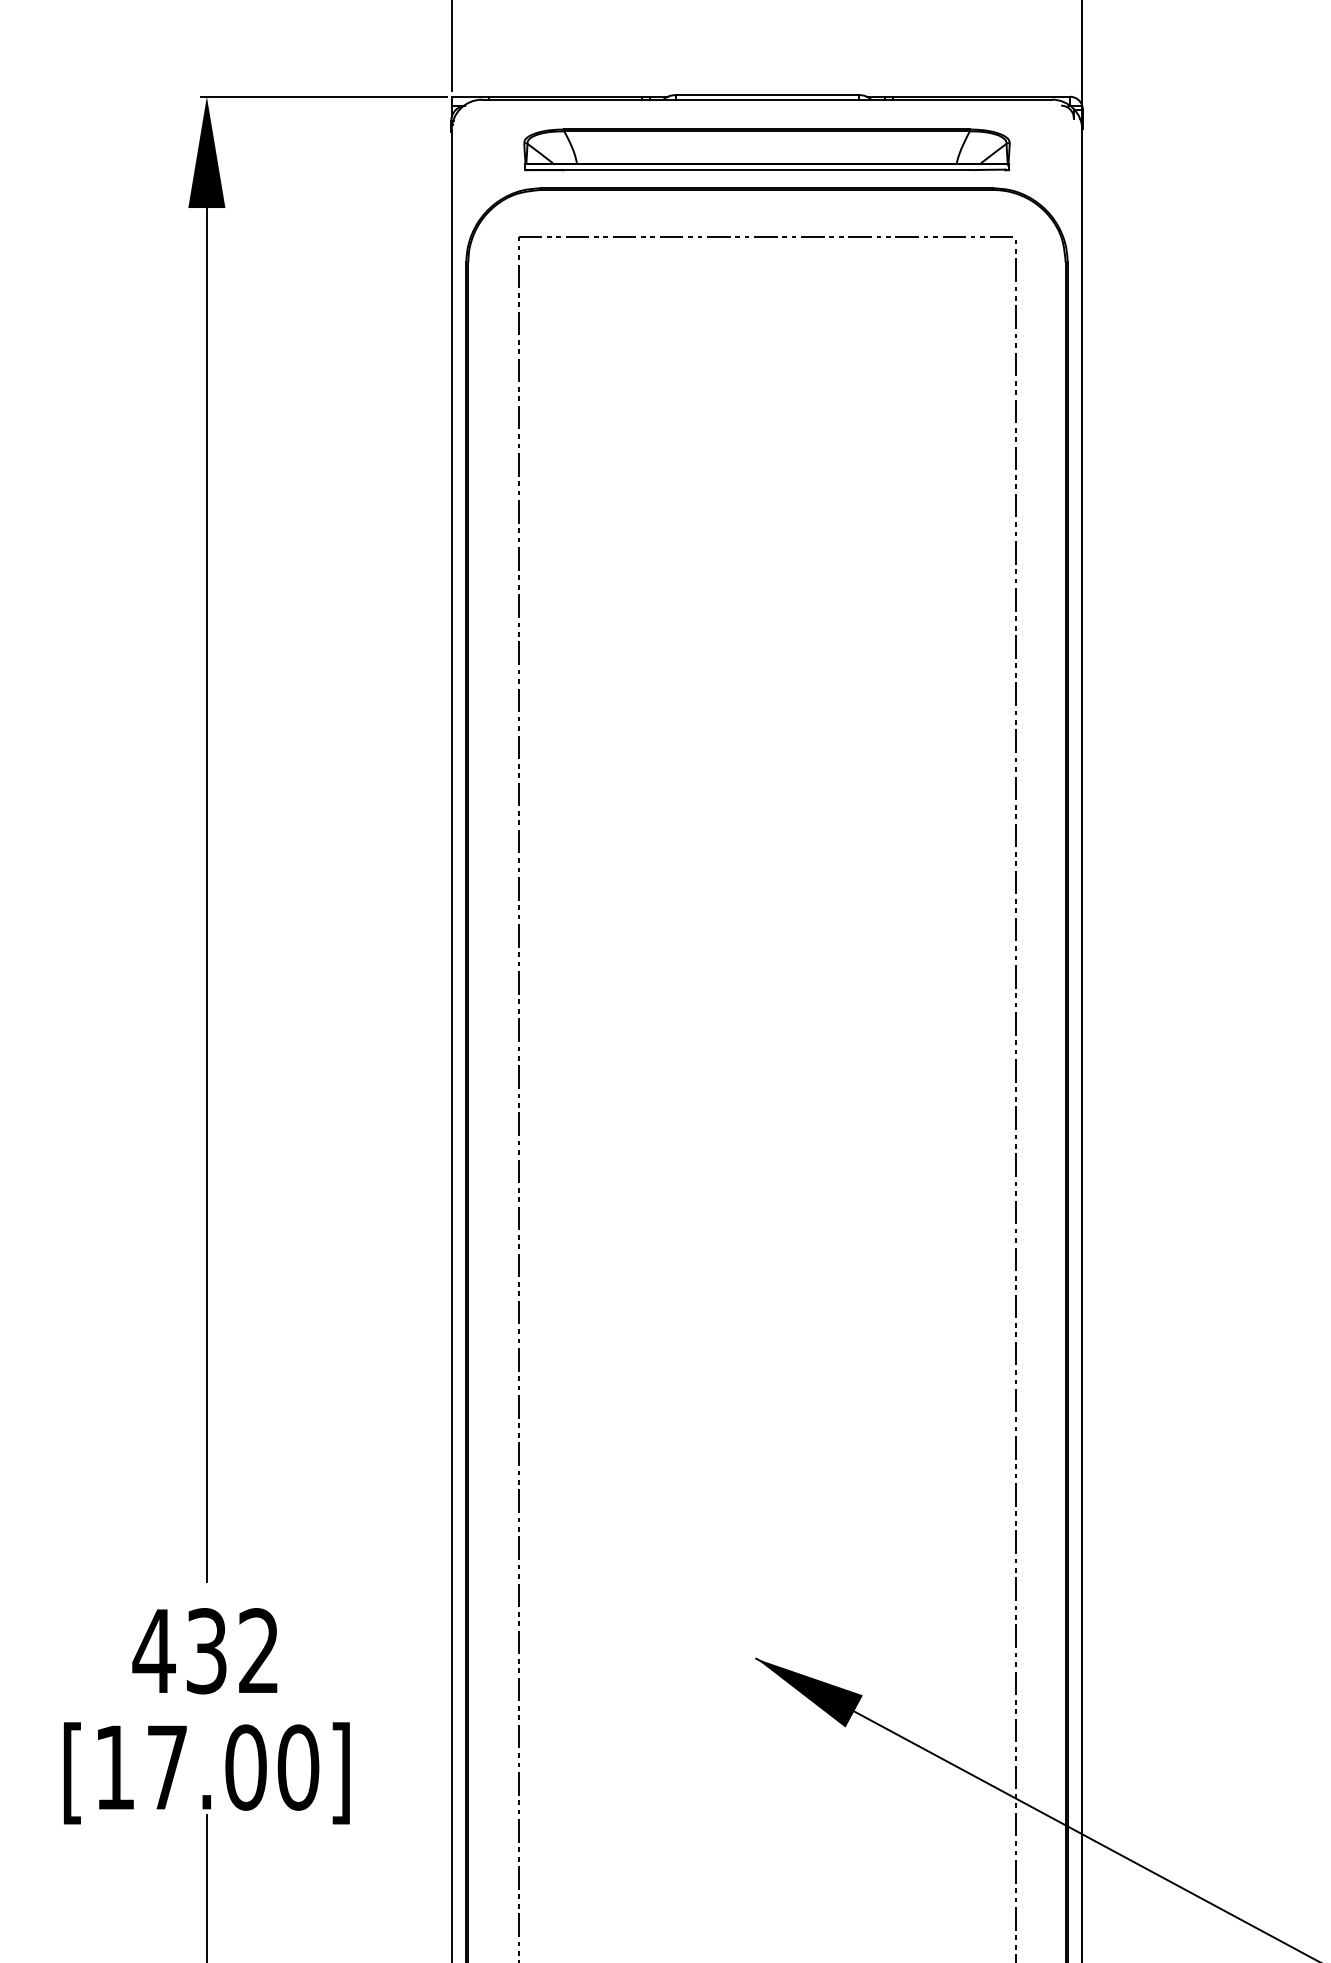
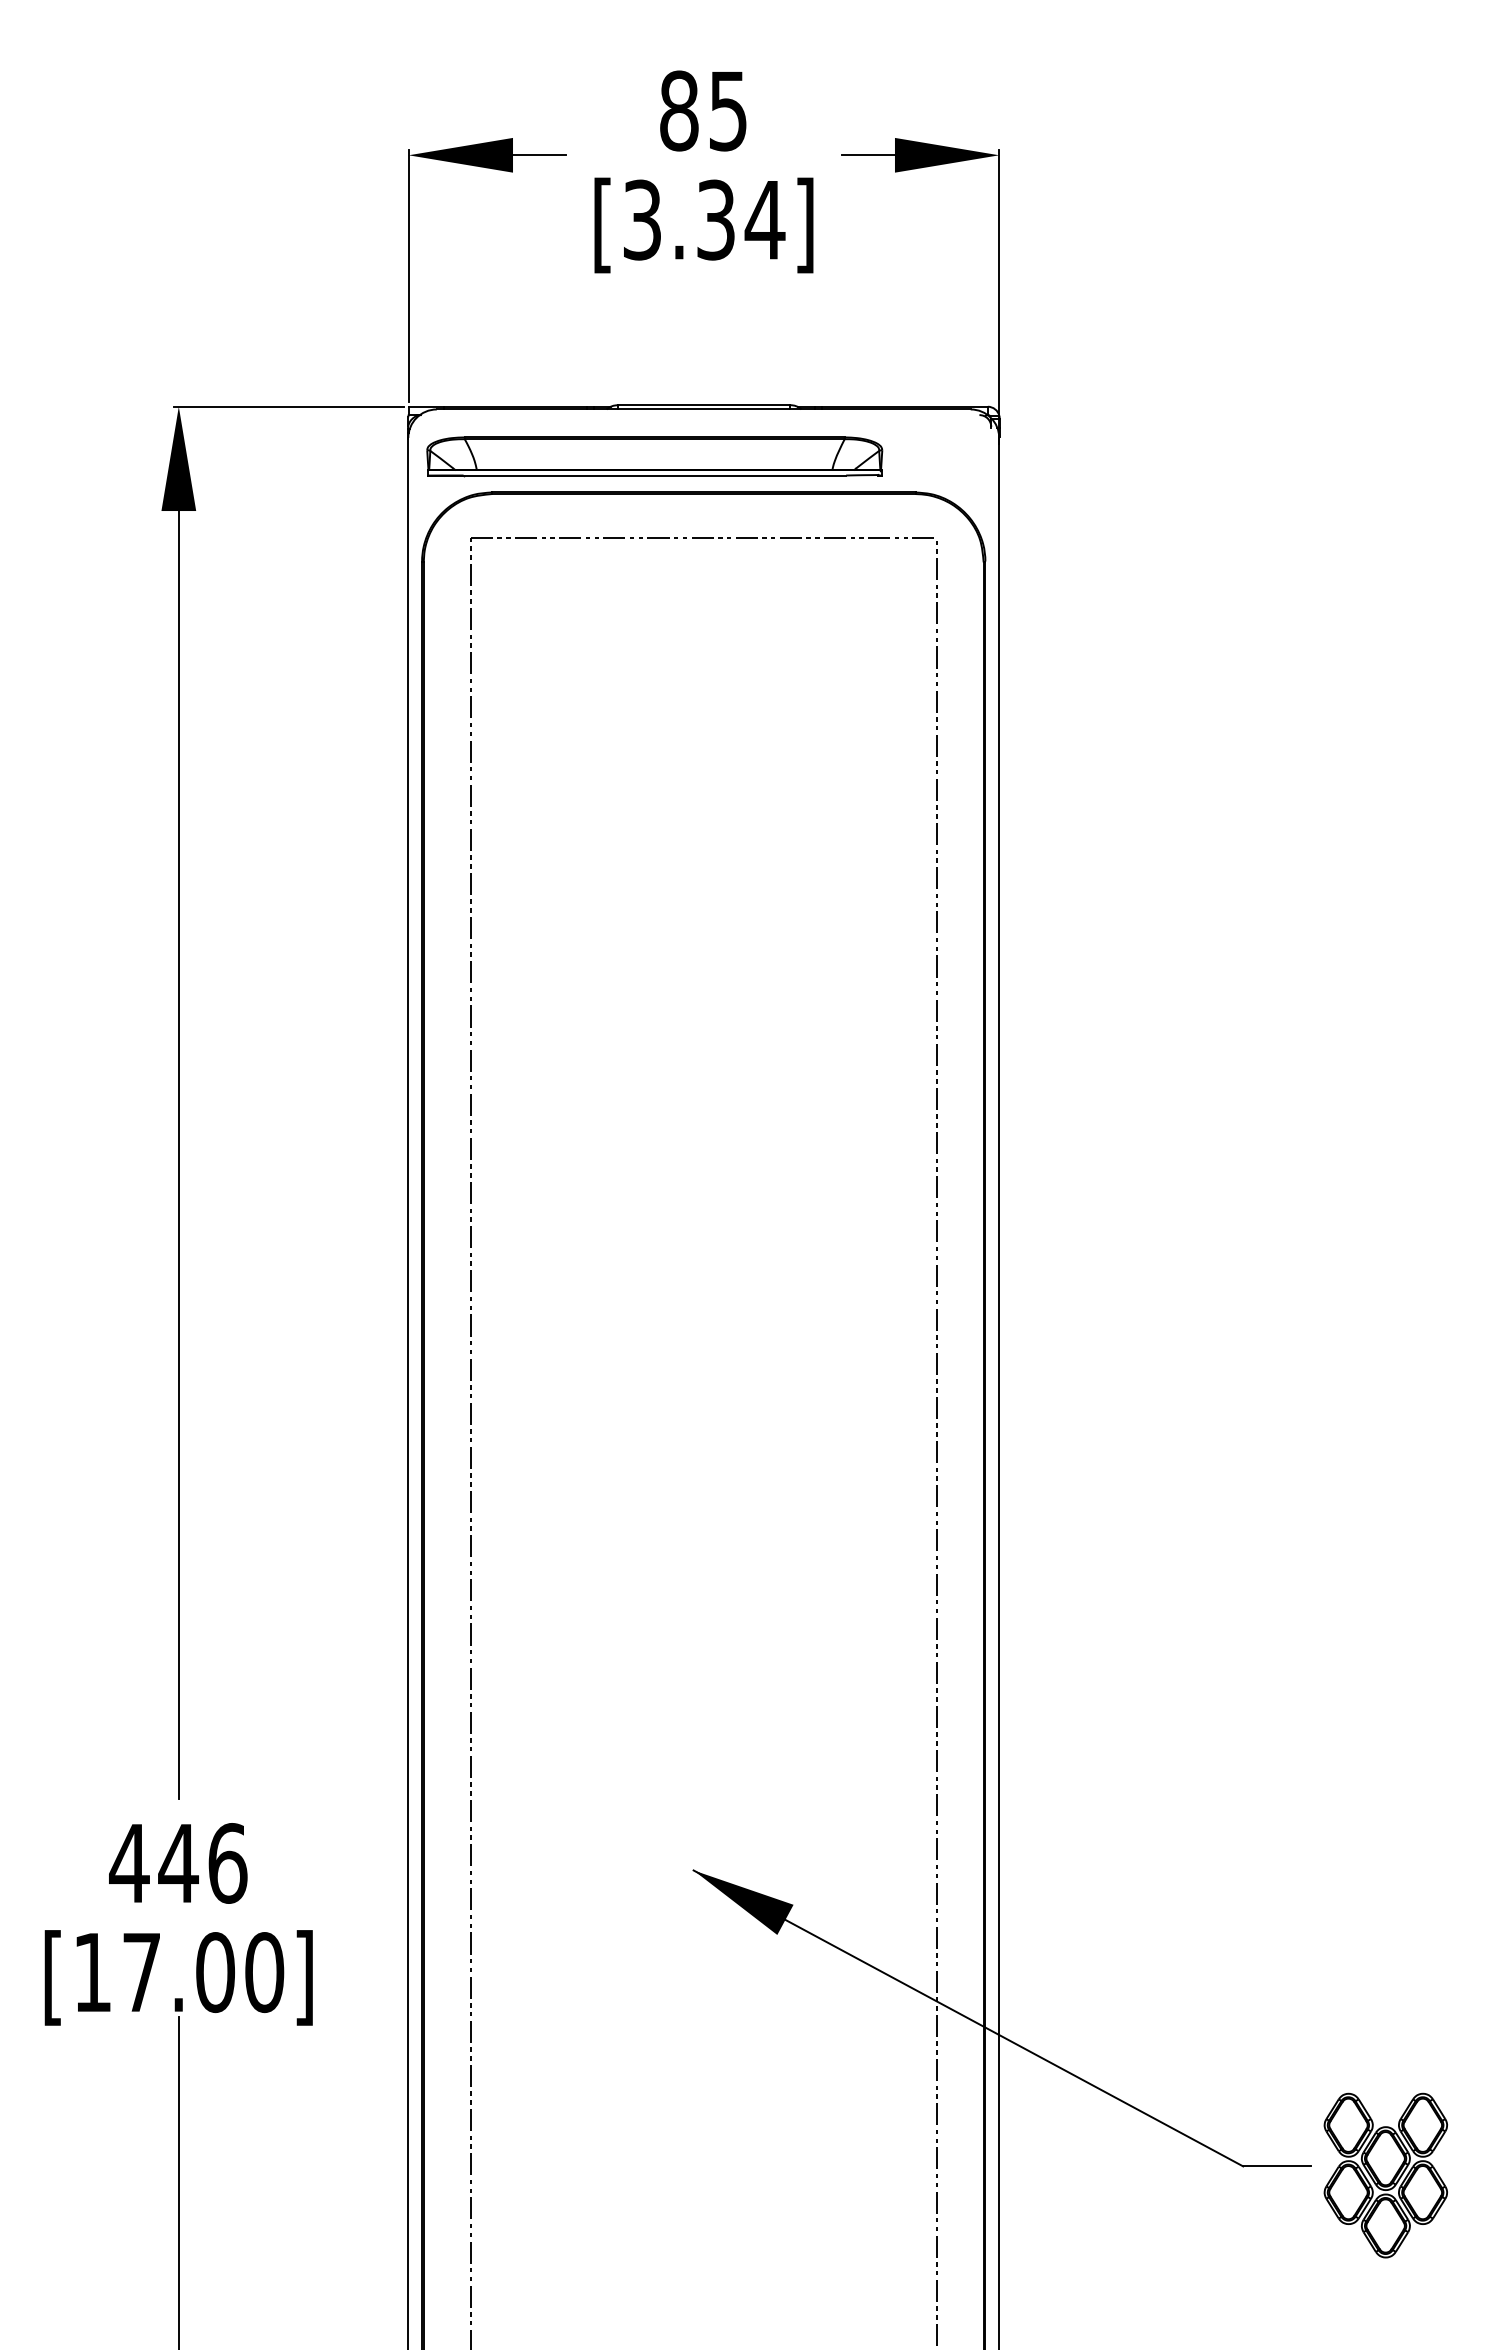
part: (766, 149) -> (654, 456), moved
text: (232, 1651) -> (202, 1863), 432 -> 446

